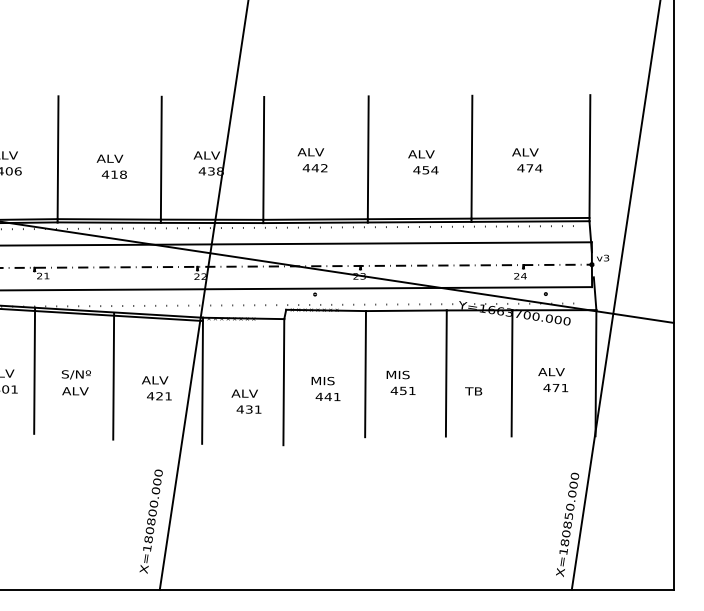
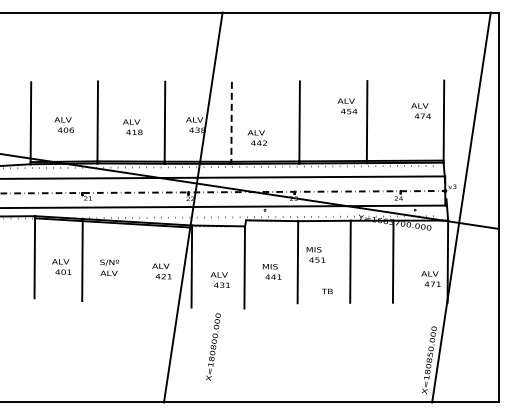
text: (311, 159) -> (256, 137), moved
text: (526, 159) -> (420, 110), moved
line: (263, 161) -> (231, 123), solid -> dashed
text: (423, 162) -> (347, 106), moved
line: (112, 376) -> (133, 263), removed
text: (552, 379) -> (430, 278), moved
text: (400, 382) -> (315, 254), moved
text: (472, 391) -> (326, 291), moved
text: (151, 520) -> (213, 346), moved

